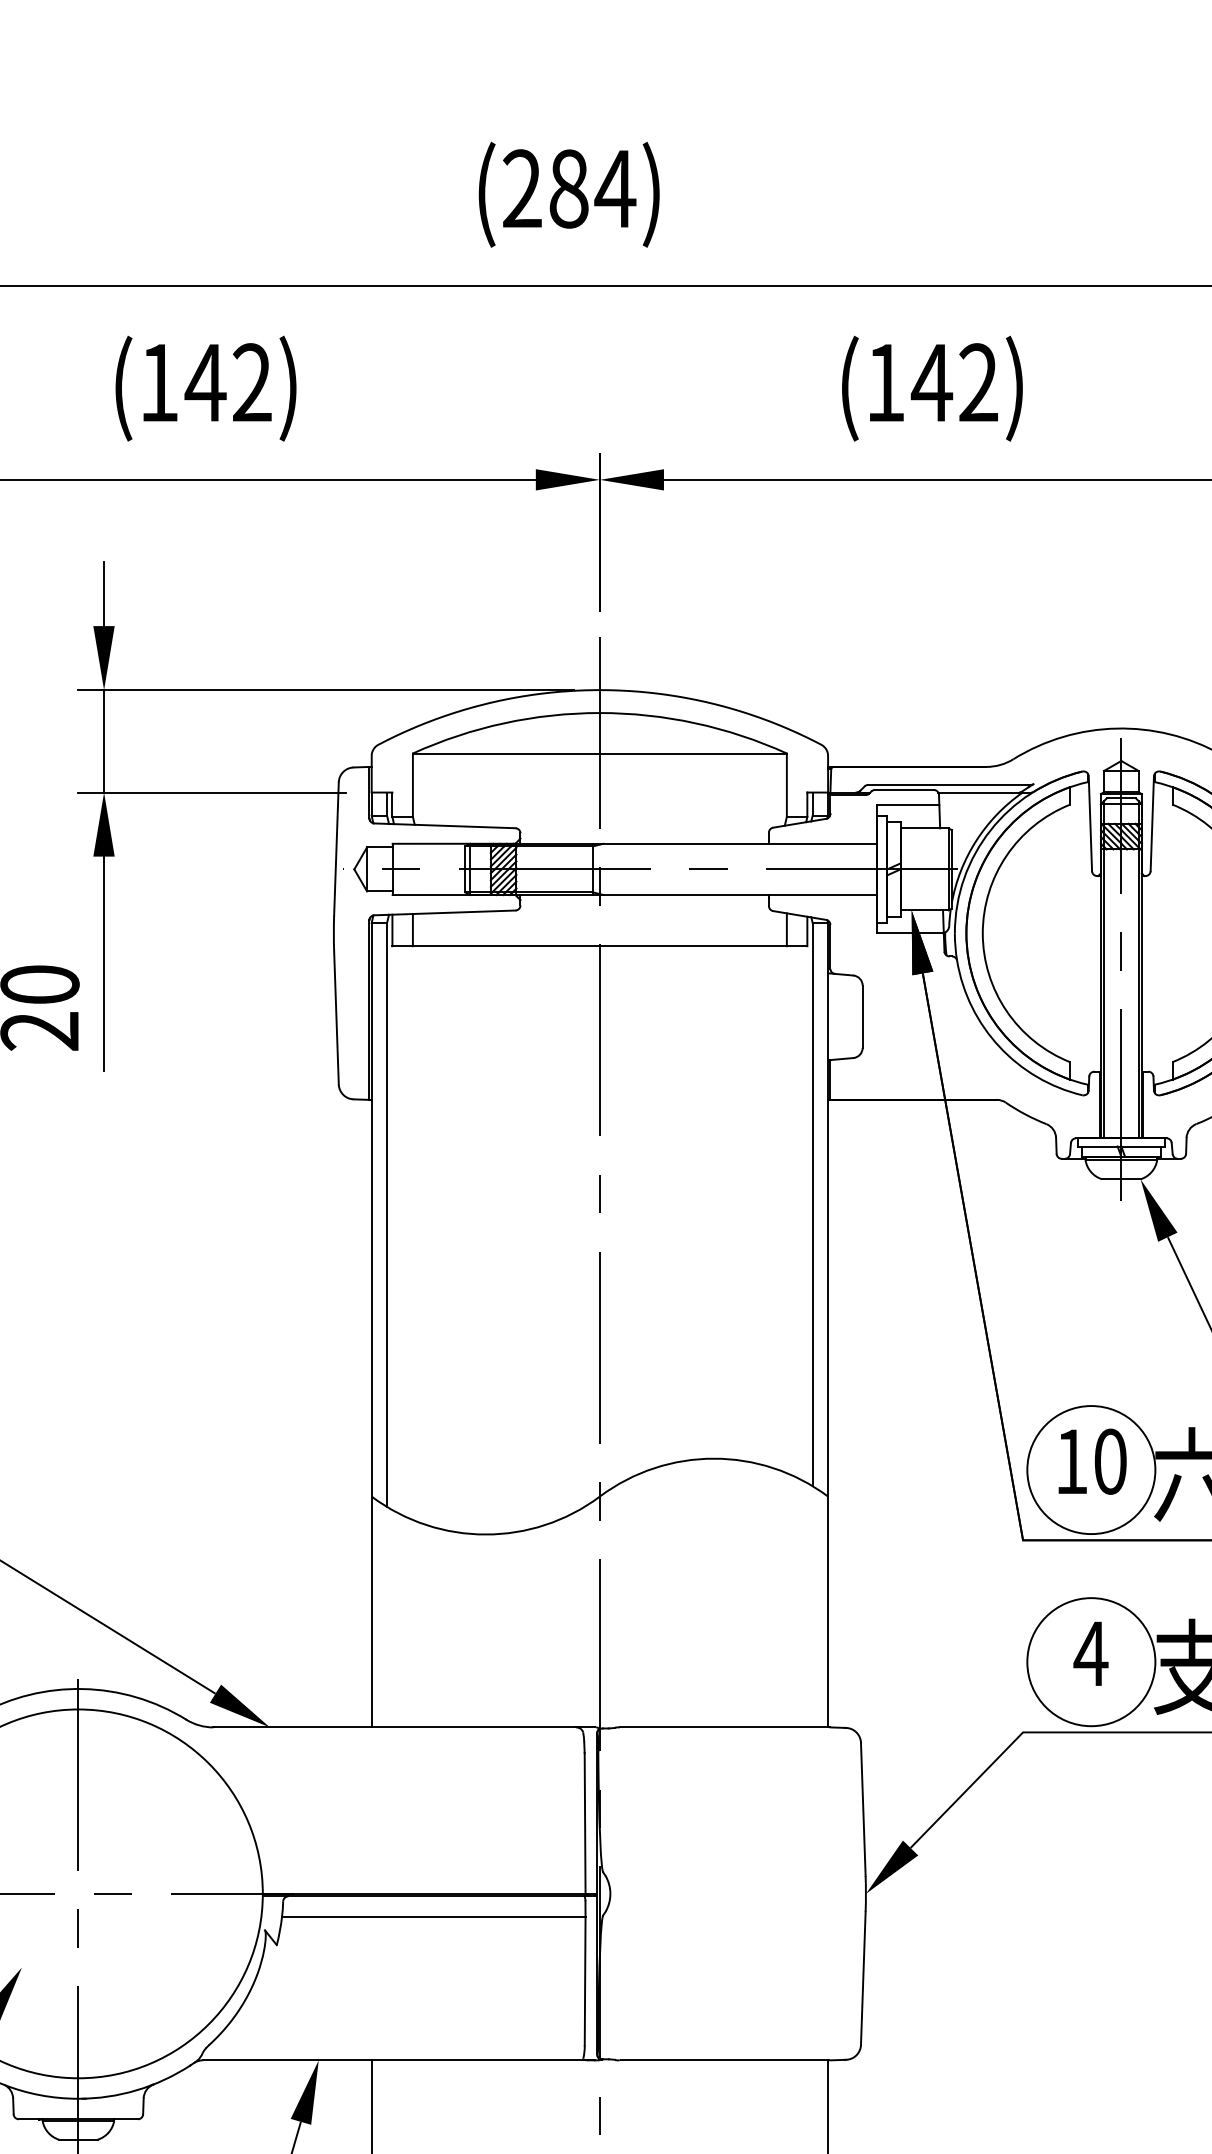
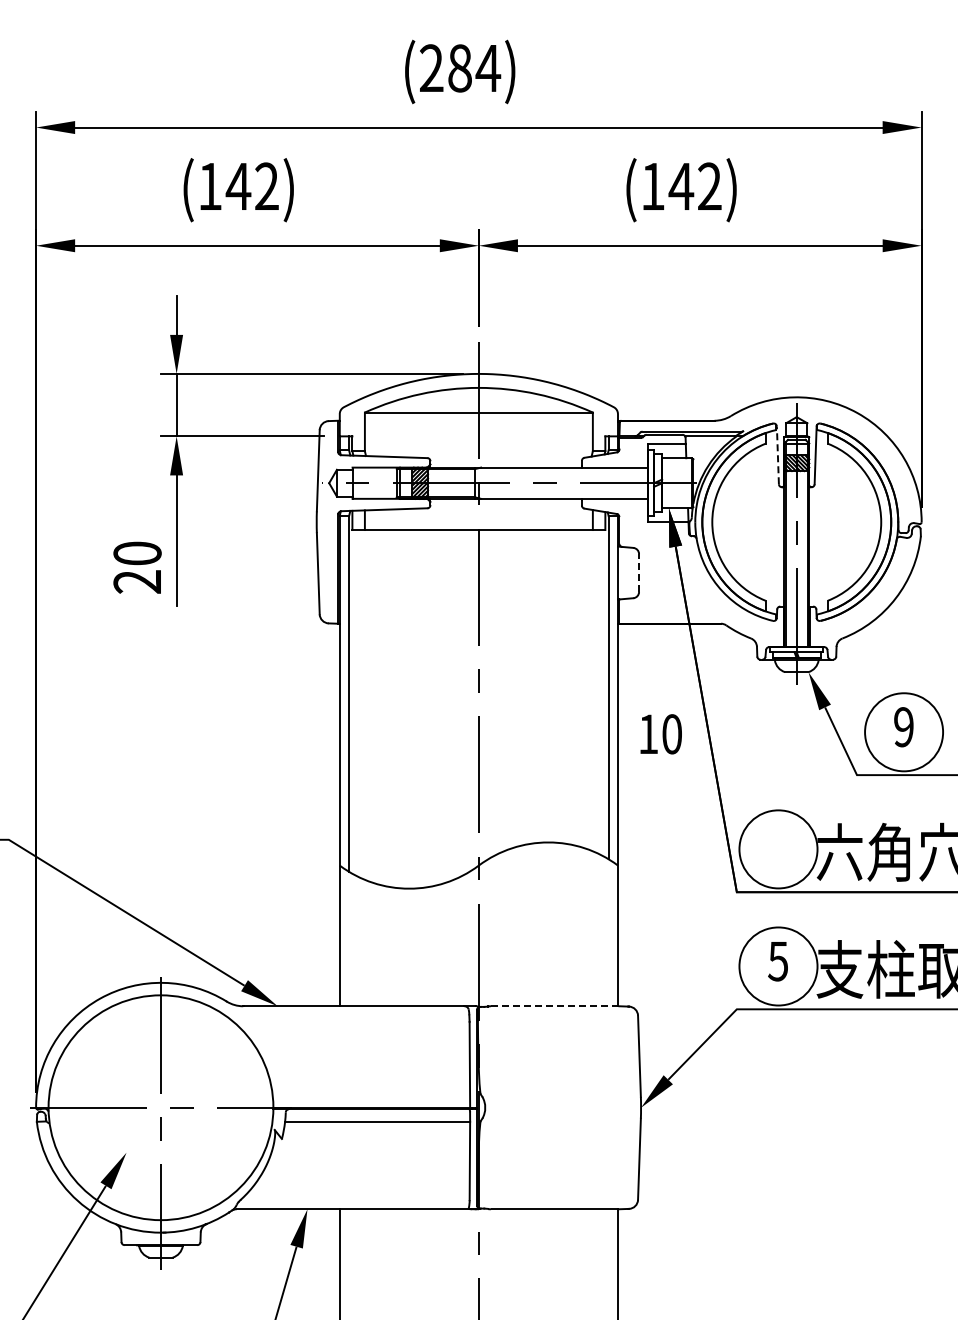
line: (1089, 823) -> (777, 455), solid -> dashed
line: (863, 1017) -> (639, 573), solid -> dashed
text: (1091, 1462) -> (660, 734), moved
text: (1089, 1653) -> (777, 961), 4 -> 5
line: (725, 1727) -> (555, 1006), solid -> dashed

